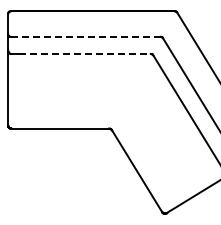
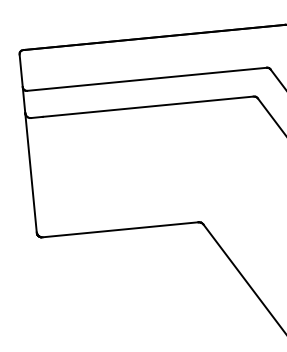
line: (85, 36) -> (146, 78), dashed -> solid
line: (84, 53) -> (147, 106), dashed -> solid

